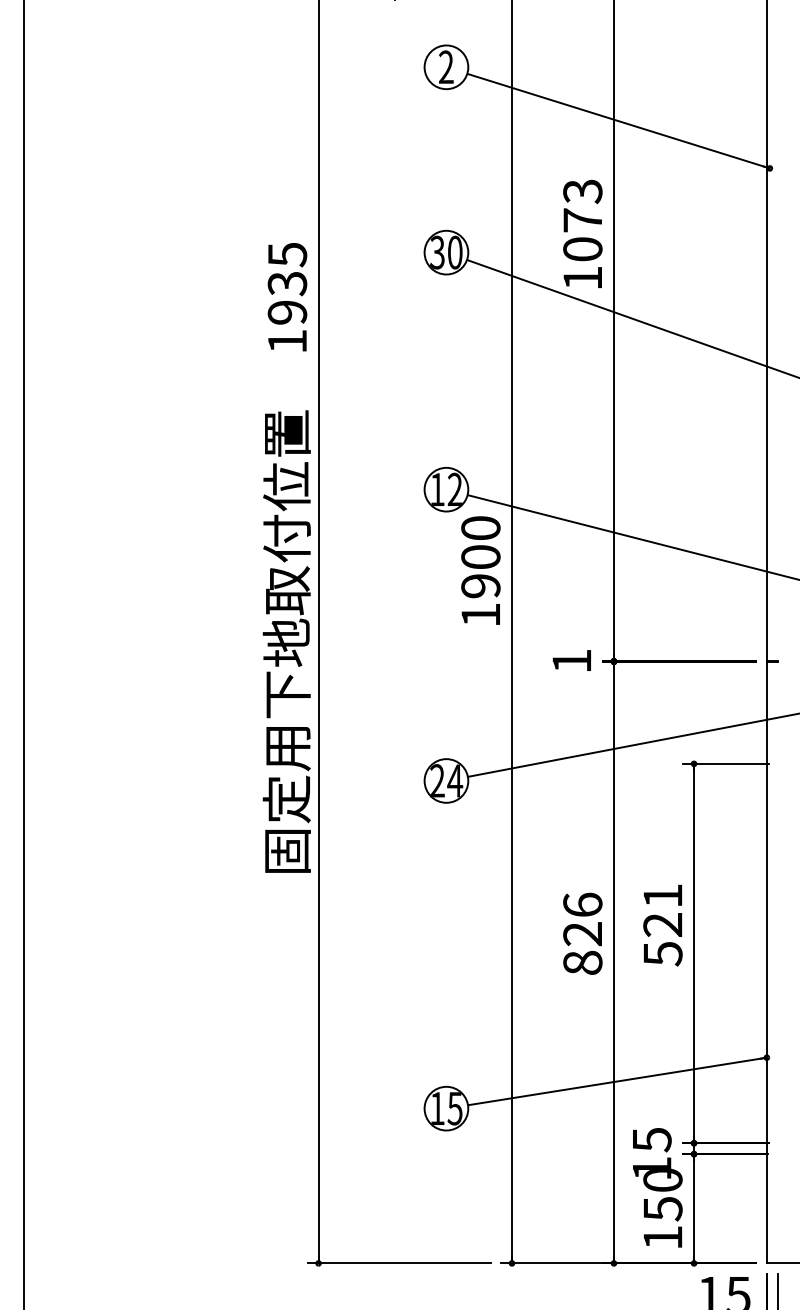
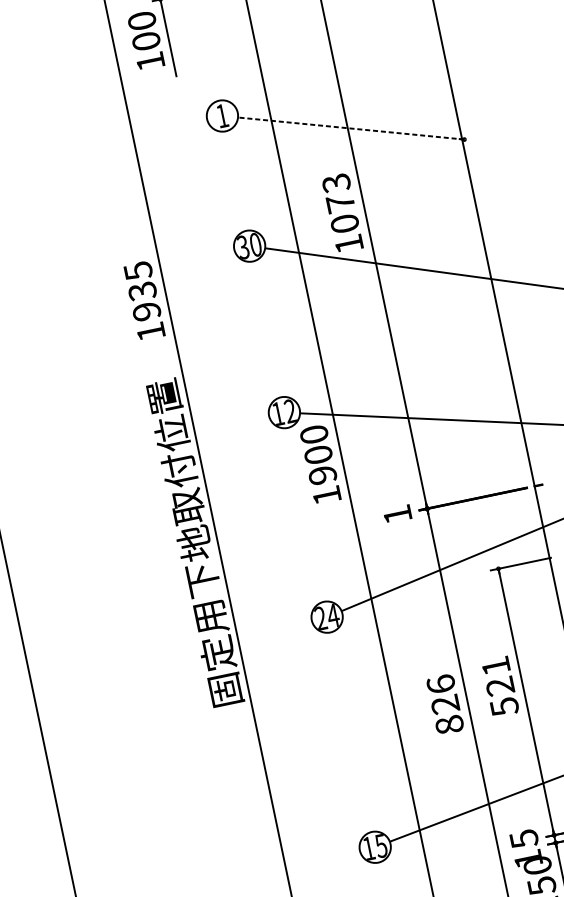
text: (446, 66) -> (222, 115), 2 -> 1
line: (618, 121) -> (351, 128), solid -> dashed

